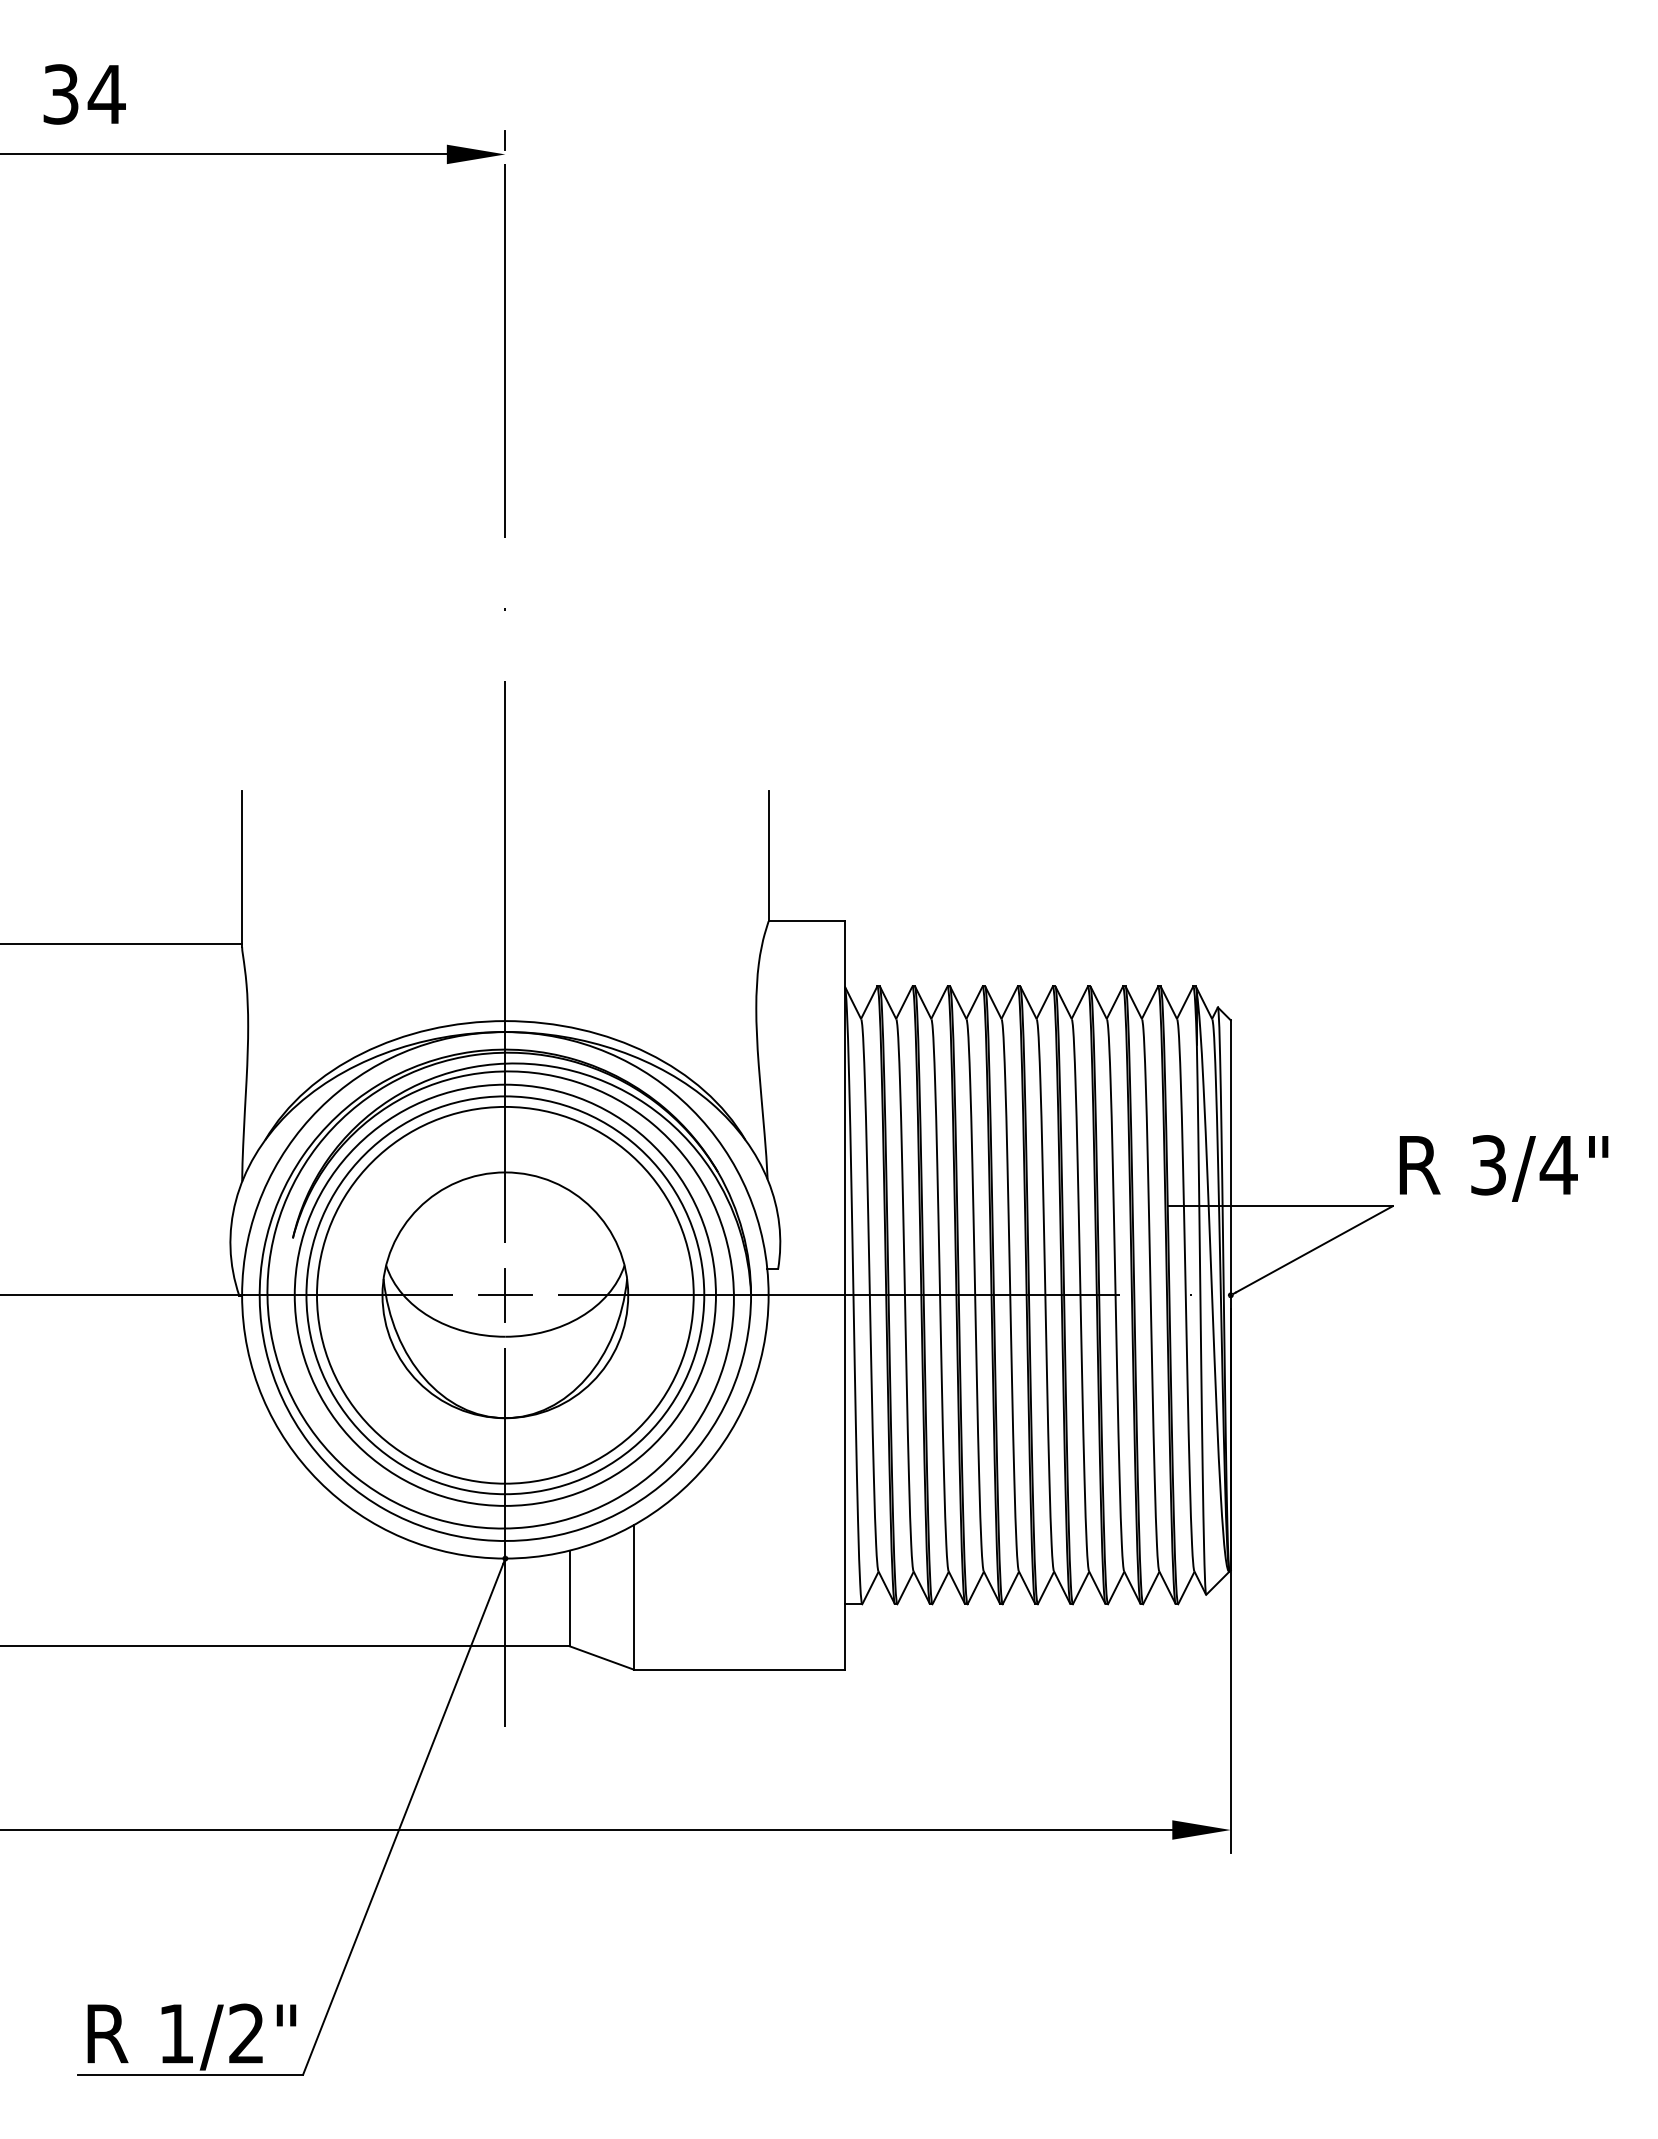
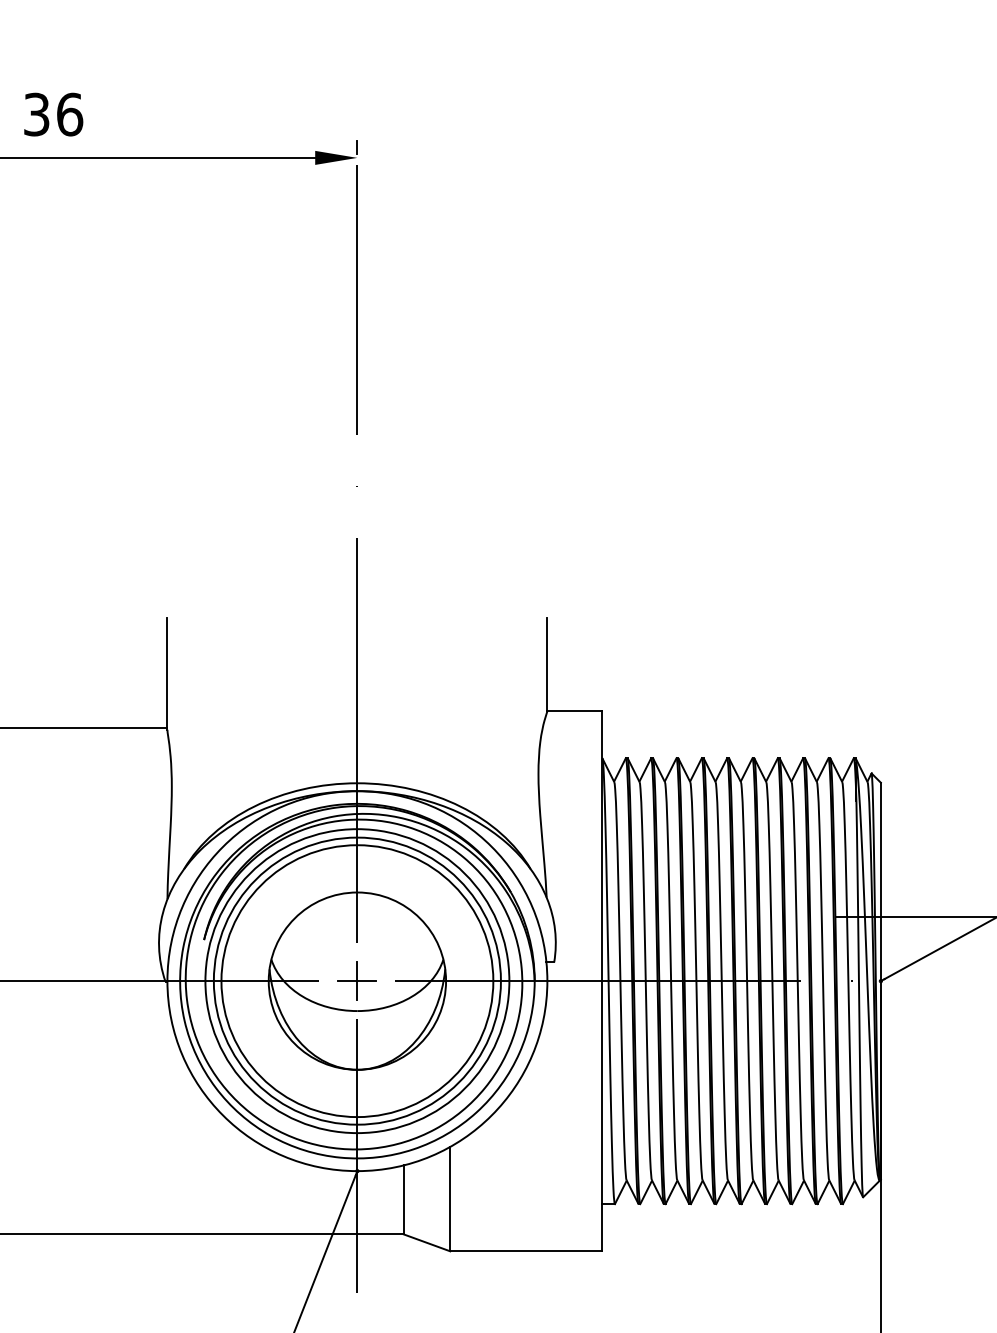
text: (106, 94) -> (69, 114), 34 -> 36

